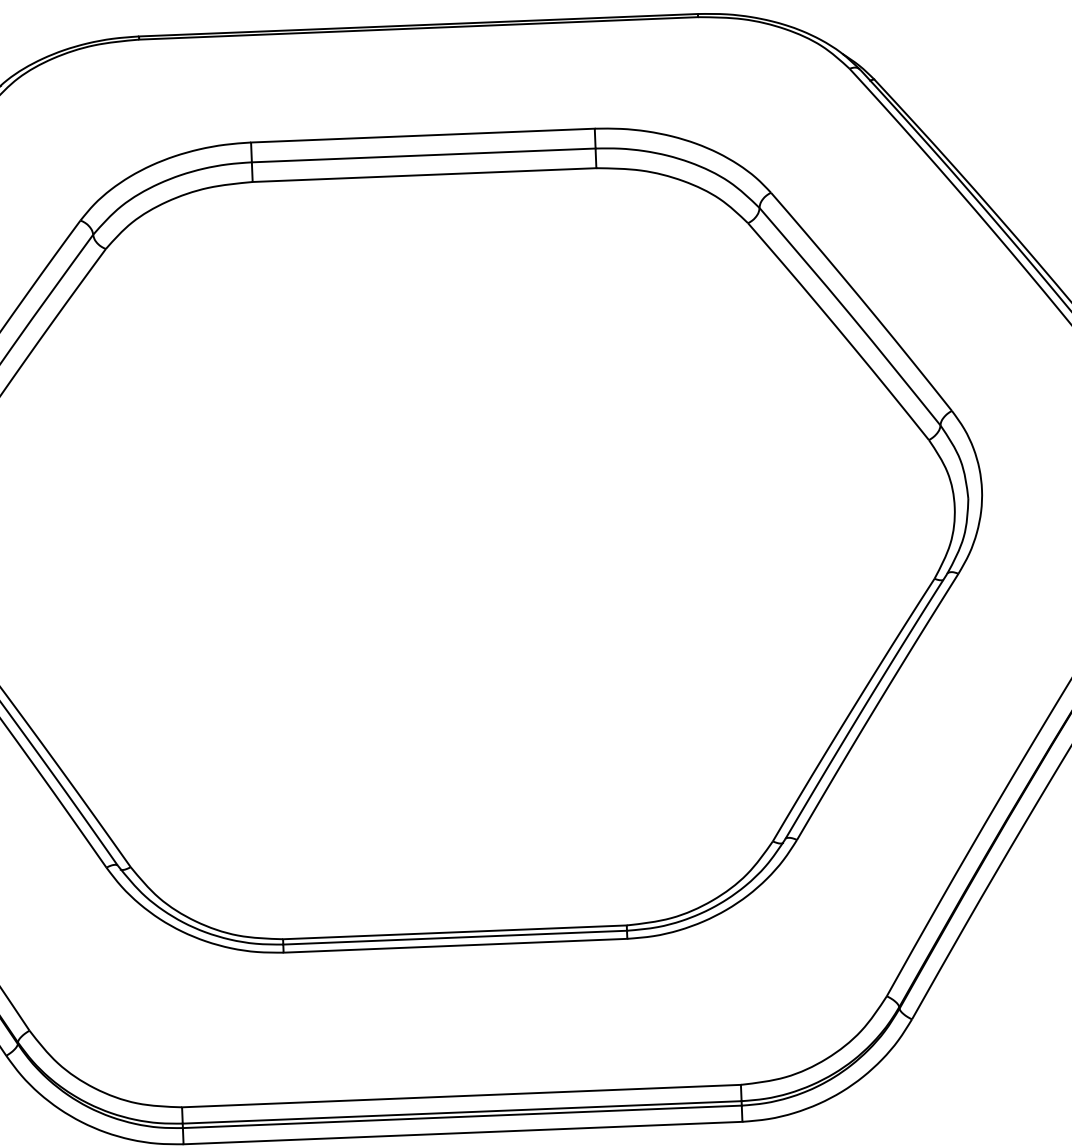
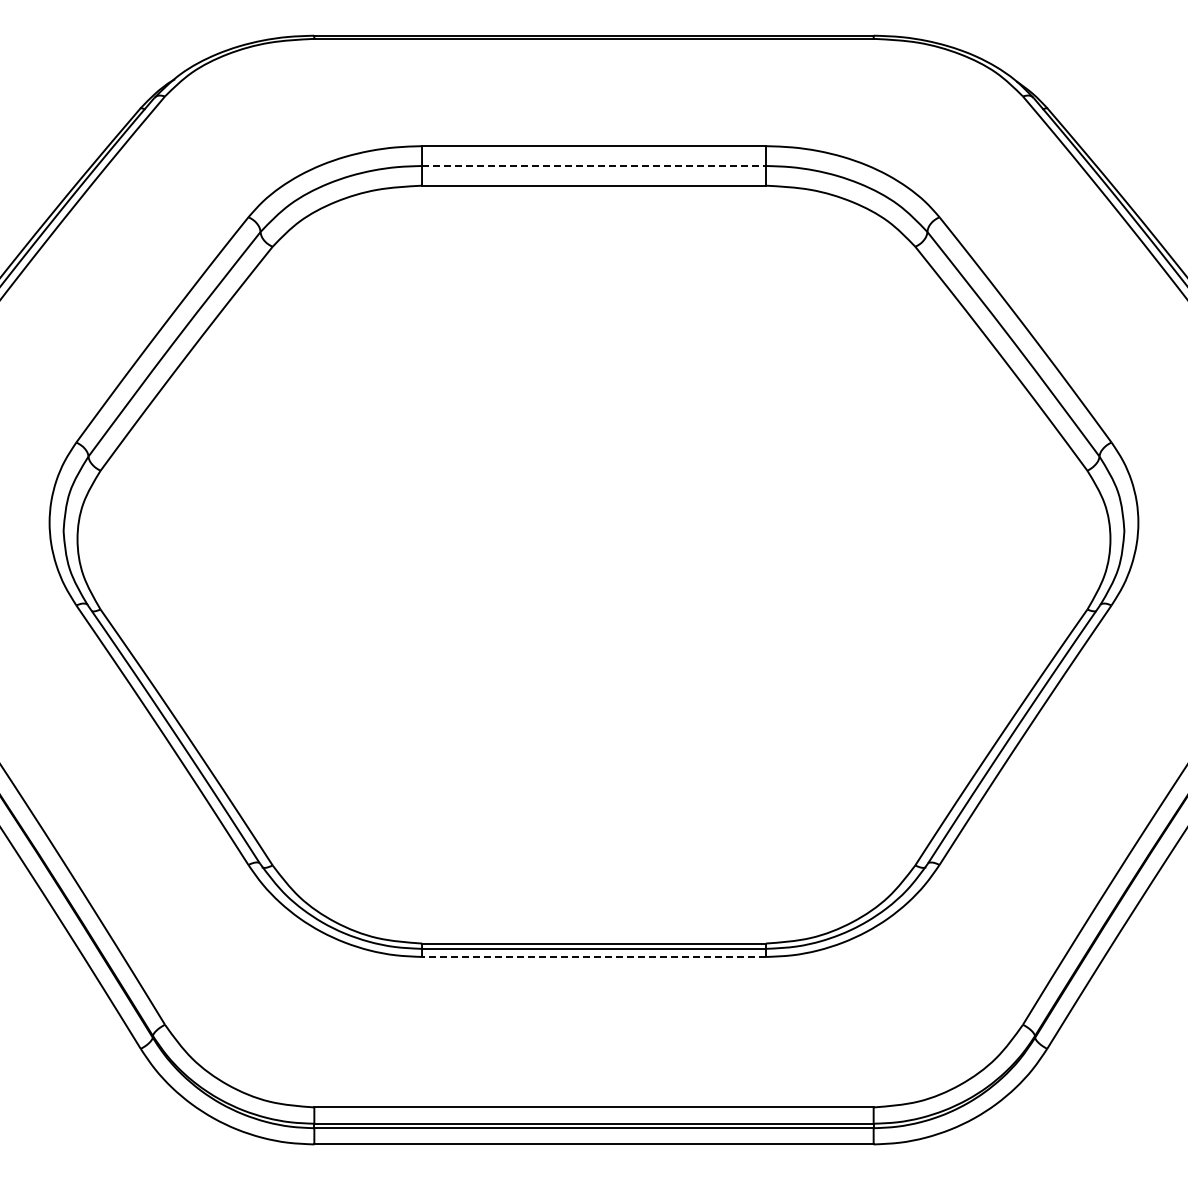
line: (424, 155) -> (594, 166), solid -> dashed
line: (455, 945) -> (594, 956), solid -> dashed

